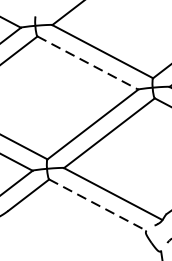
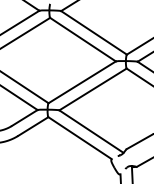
line: (88, 62) -> (83, 39), dashed -> solid
line: (98, 205) -> (80, 138), dashed -> solid

